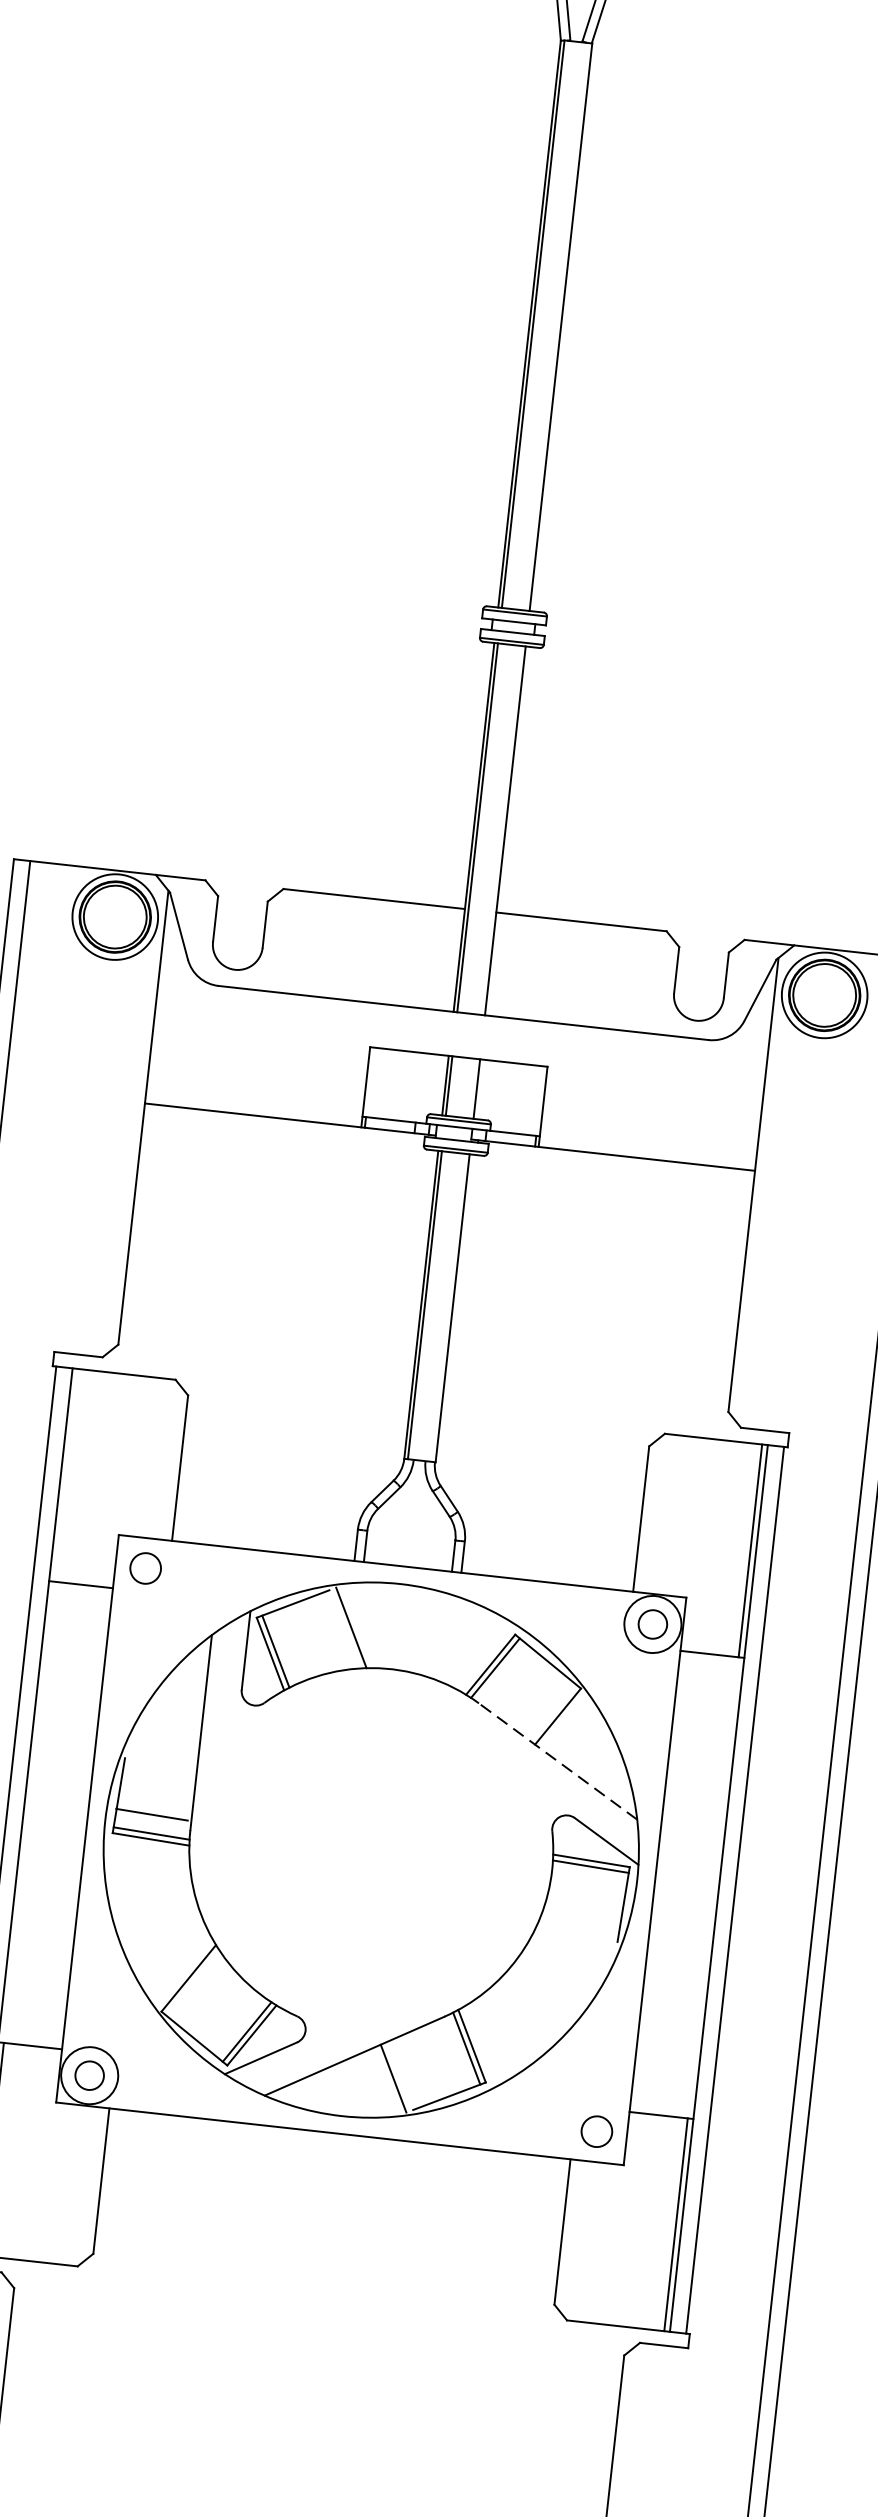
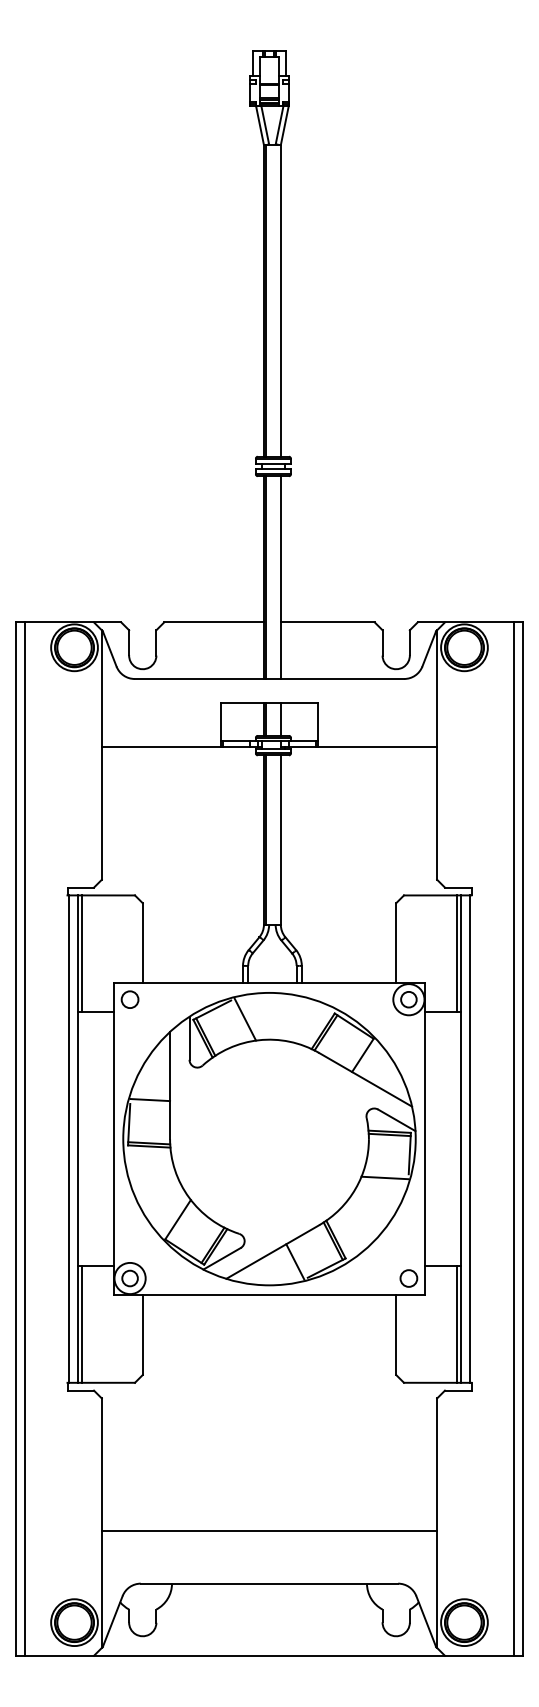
line: (66, 1474) -> (81, 953), added
line: (557, 1760) -> (365, 1079), dashed -> solid
line: (152, 1815) -> (150, 1100), moved
line: (572, 1943) -> (384, 1177), added

